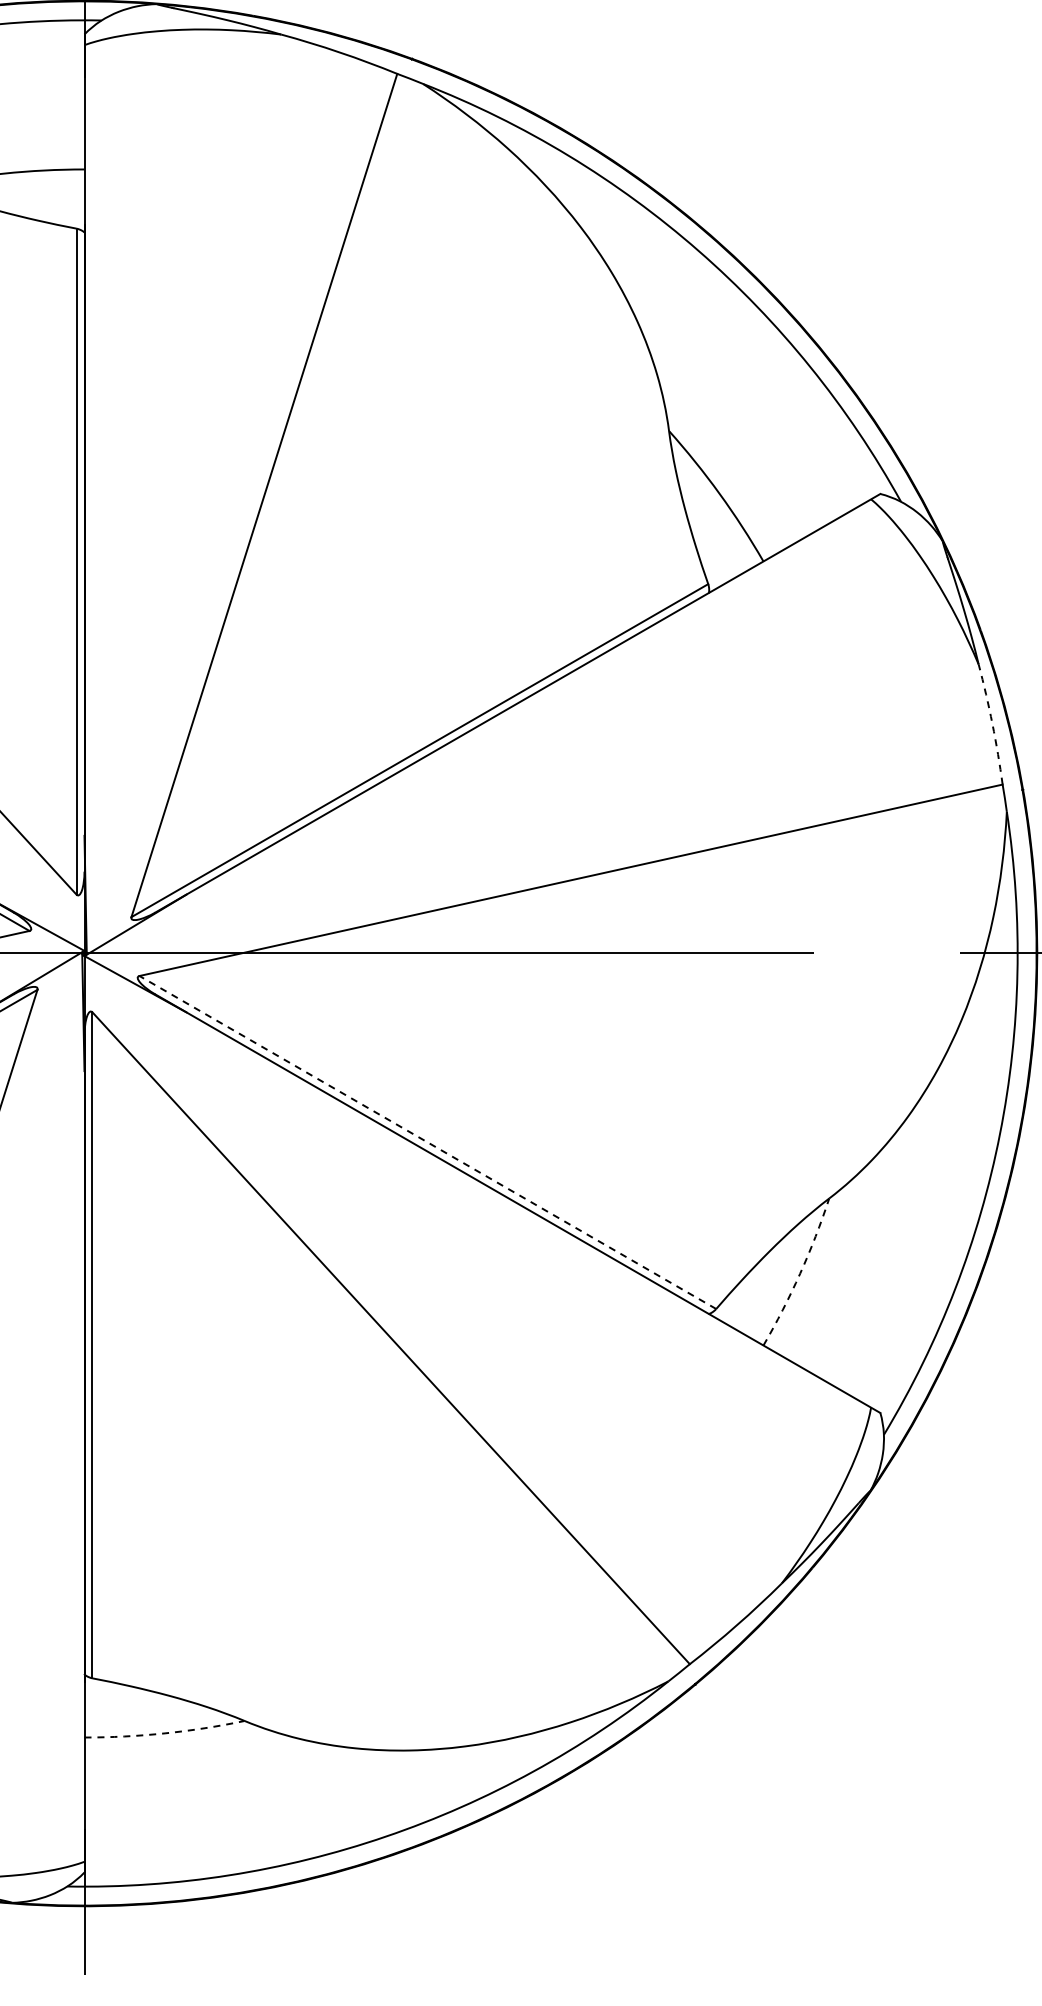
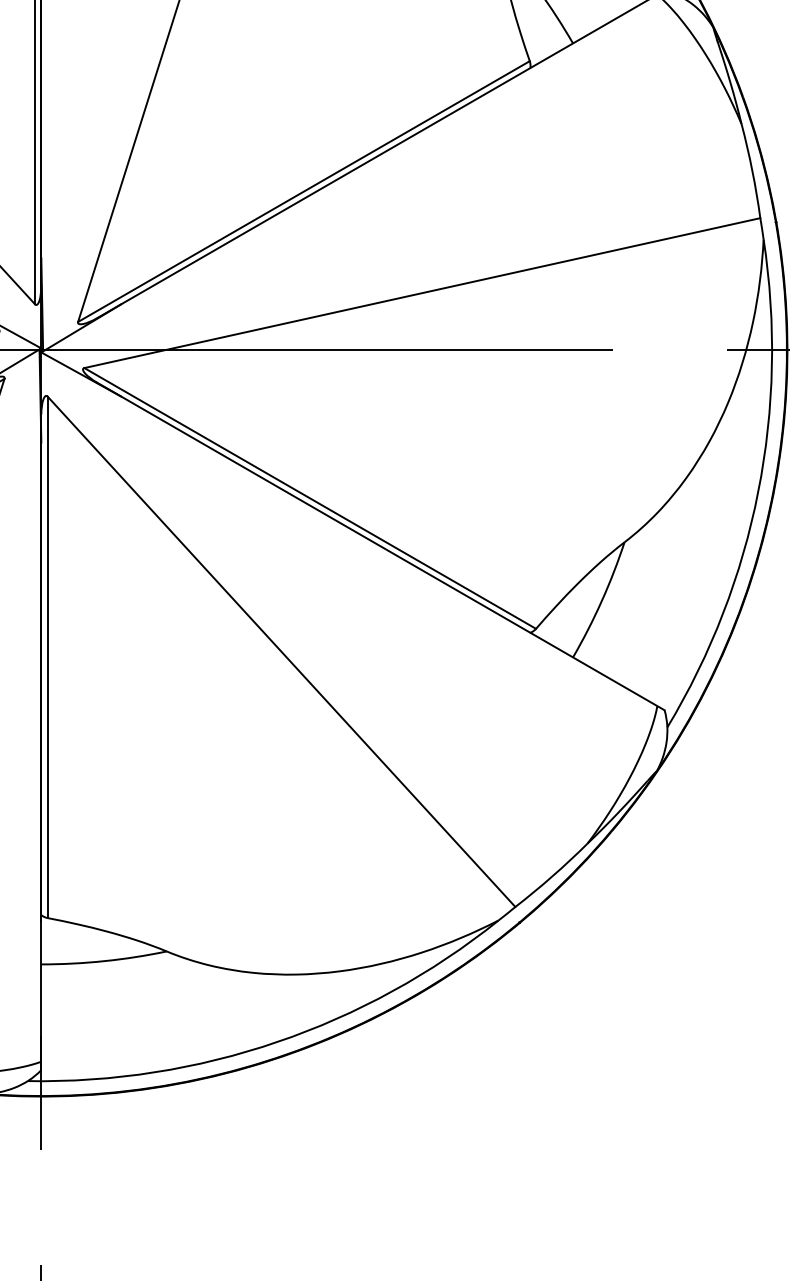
arc: (992, 724) -> (752, 171), dashed -> solid
line: (427, 1142) -> (309, 498), dashed -> solid
arc: (800, 1273) -> (602, 601), dashed -> solid
arc: (165, 1733) -> (104, 961), dashed -> solid

